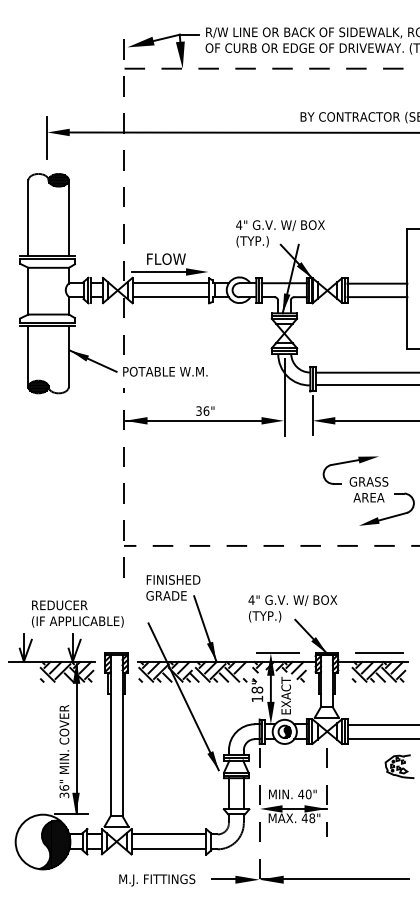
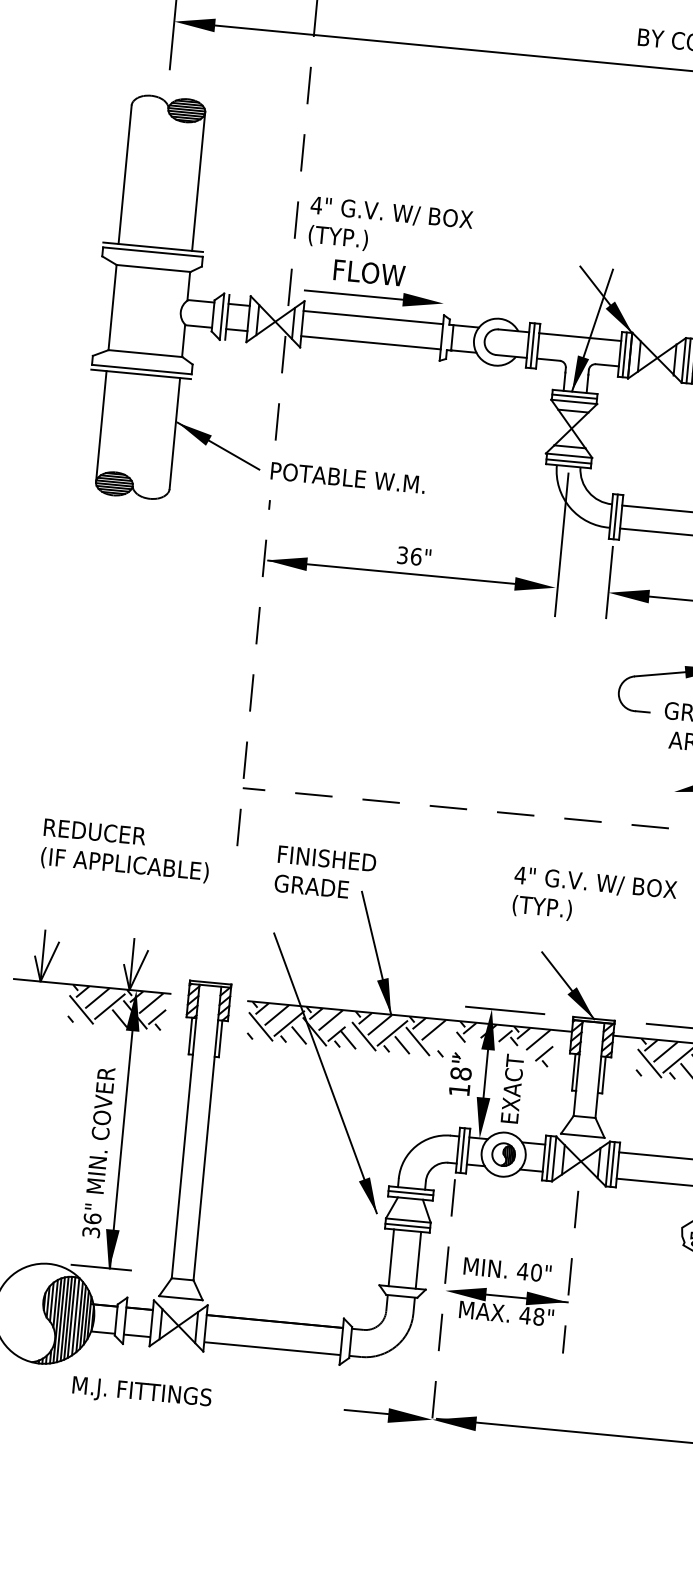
text: (280, 233) -> (390, 227), moved
text: (292, 608) -> (593, 897), moved
text: (77, 613) -> (125, 849), moved
text: (157, 880) -> (142, 1393), moved

